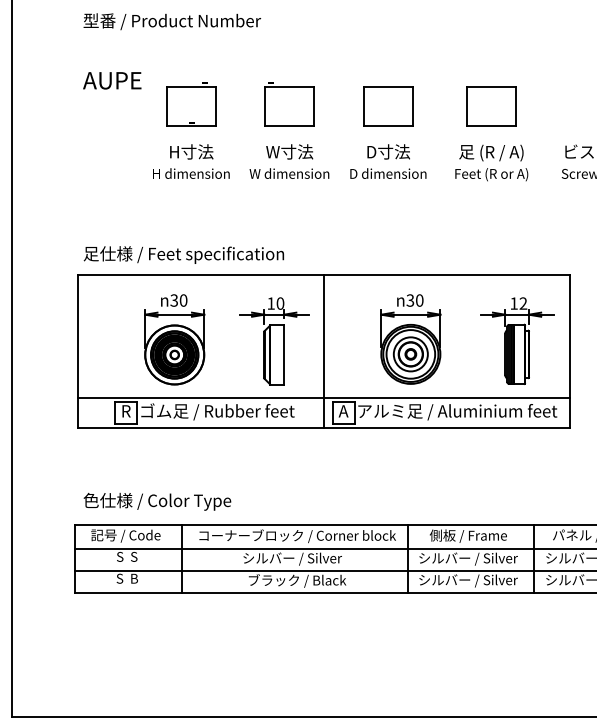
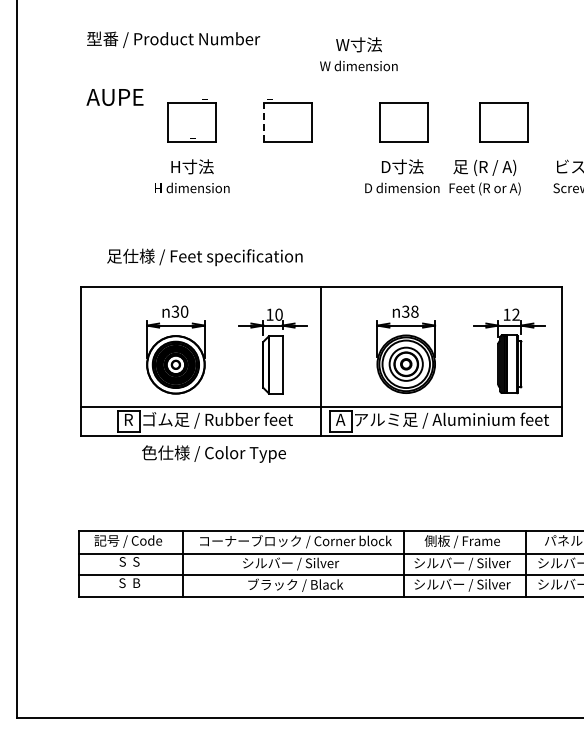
line: (265, 106) -> (264, 122), solid -> dashed
part: (387, 106) -> (403, 122), moved
part: (491, 106) -> (503, 122), moved
text: (289, 161) -> (358, 54), moved
text: (388, 161) -> (402, 176), moved
text: (183, 255) -> (204, 257), moved
text: (419, 300) -> (414, 311), 30 -> 38
text: (156, 501) -> (213, 453), moved

